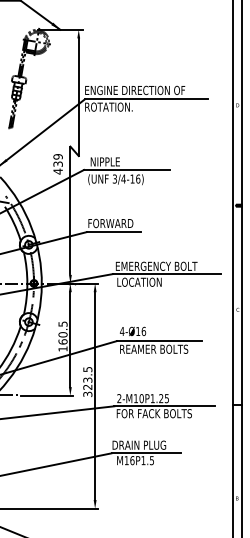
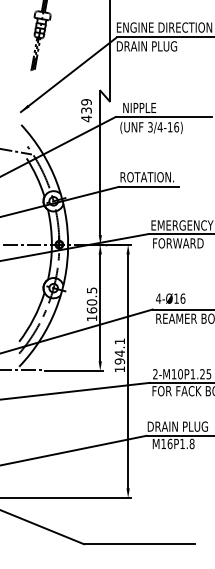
text: (112, 106) -> (147, 45), ROTATION. -> DRAIN PLUG
text: (112, 223) -> (147, 177), FORWARD -> ROTATION.
text: (140, 281) -> (179, 242), LOCATION -> FORWARD
text: (87, 382) -> (119, 356), 323.5 -> 194.1
text: (151, 460) -> (191, 443), M16P1.5 -> M16P1.8

